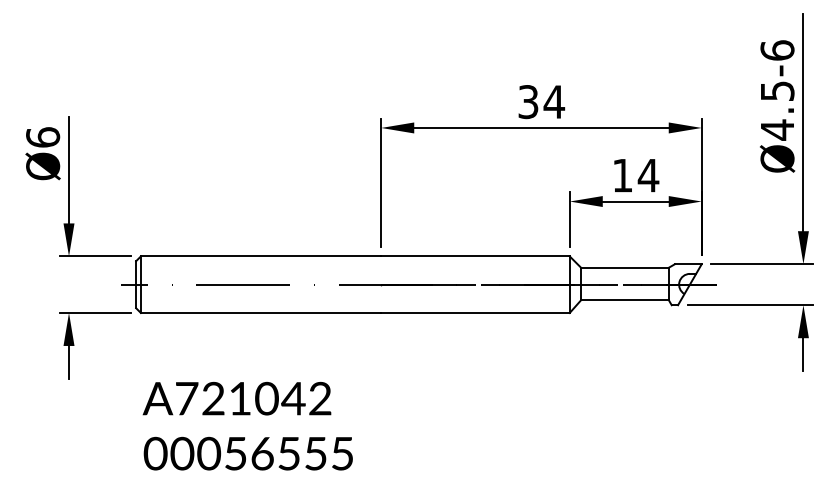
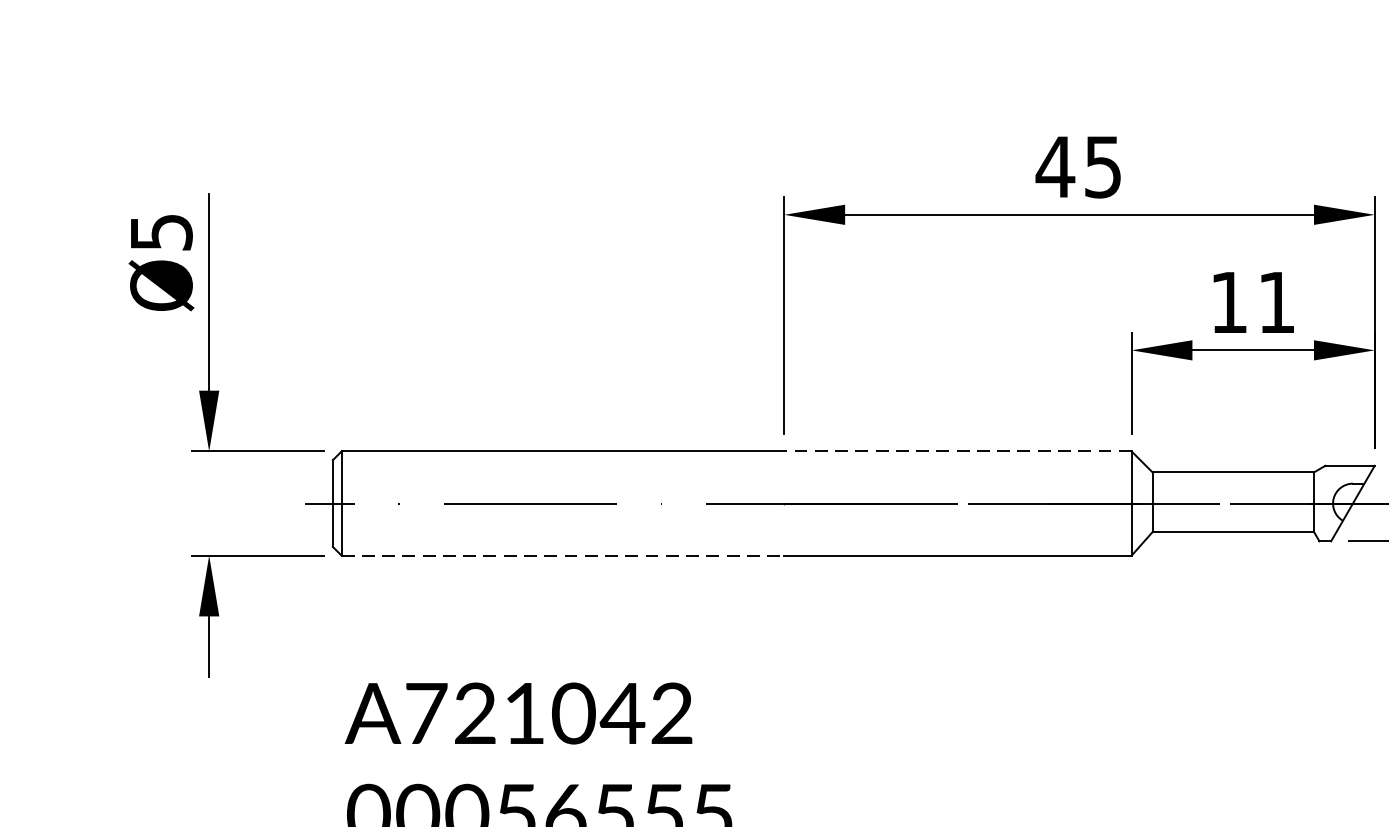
text: (541, 102) -> (1079, 167), 34 -> 45
text: (43, 137) -> (162, 232), Ø6 -> Ø5
text: (648, 175) -> (1276, 302), 14 -> 11
line: (475, 256) -> (957, 451), solid -> dashed
line: (261, 312) -> (563, 554), solid -> dashed

